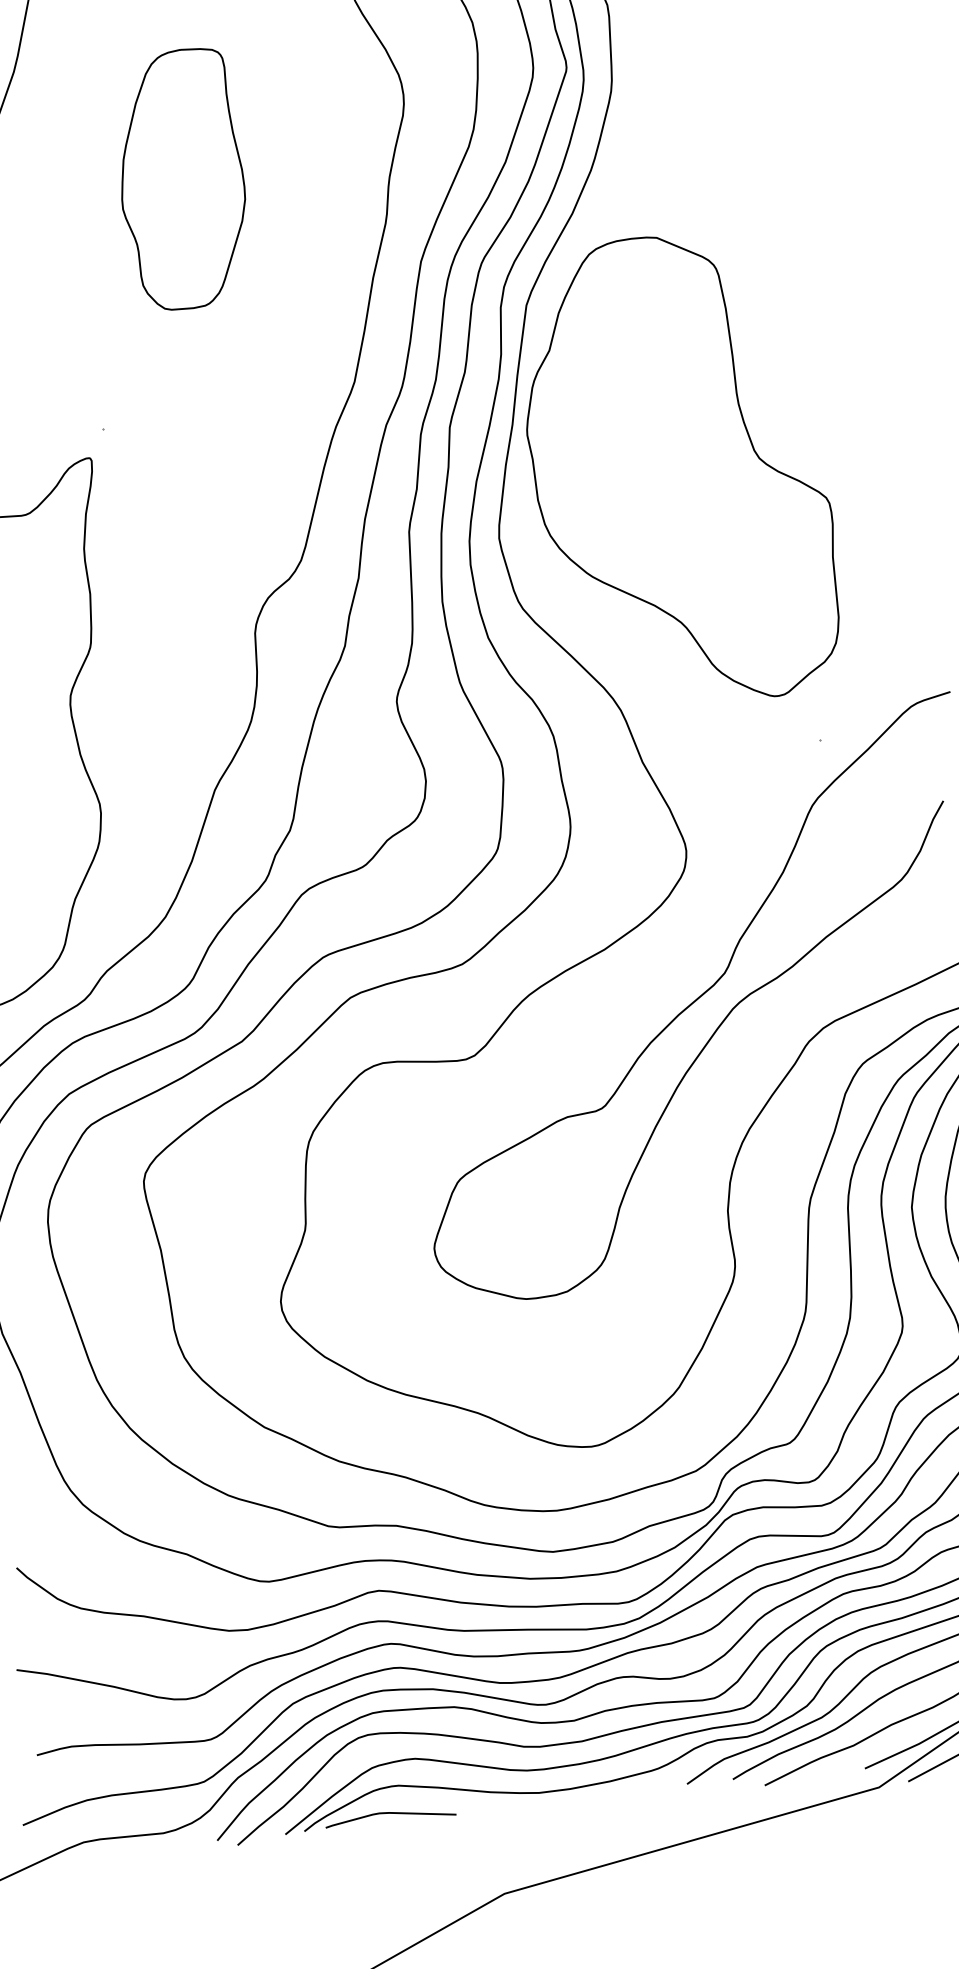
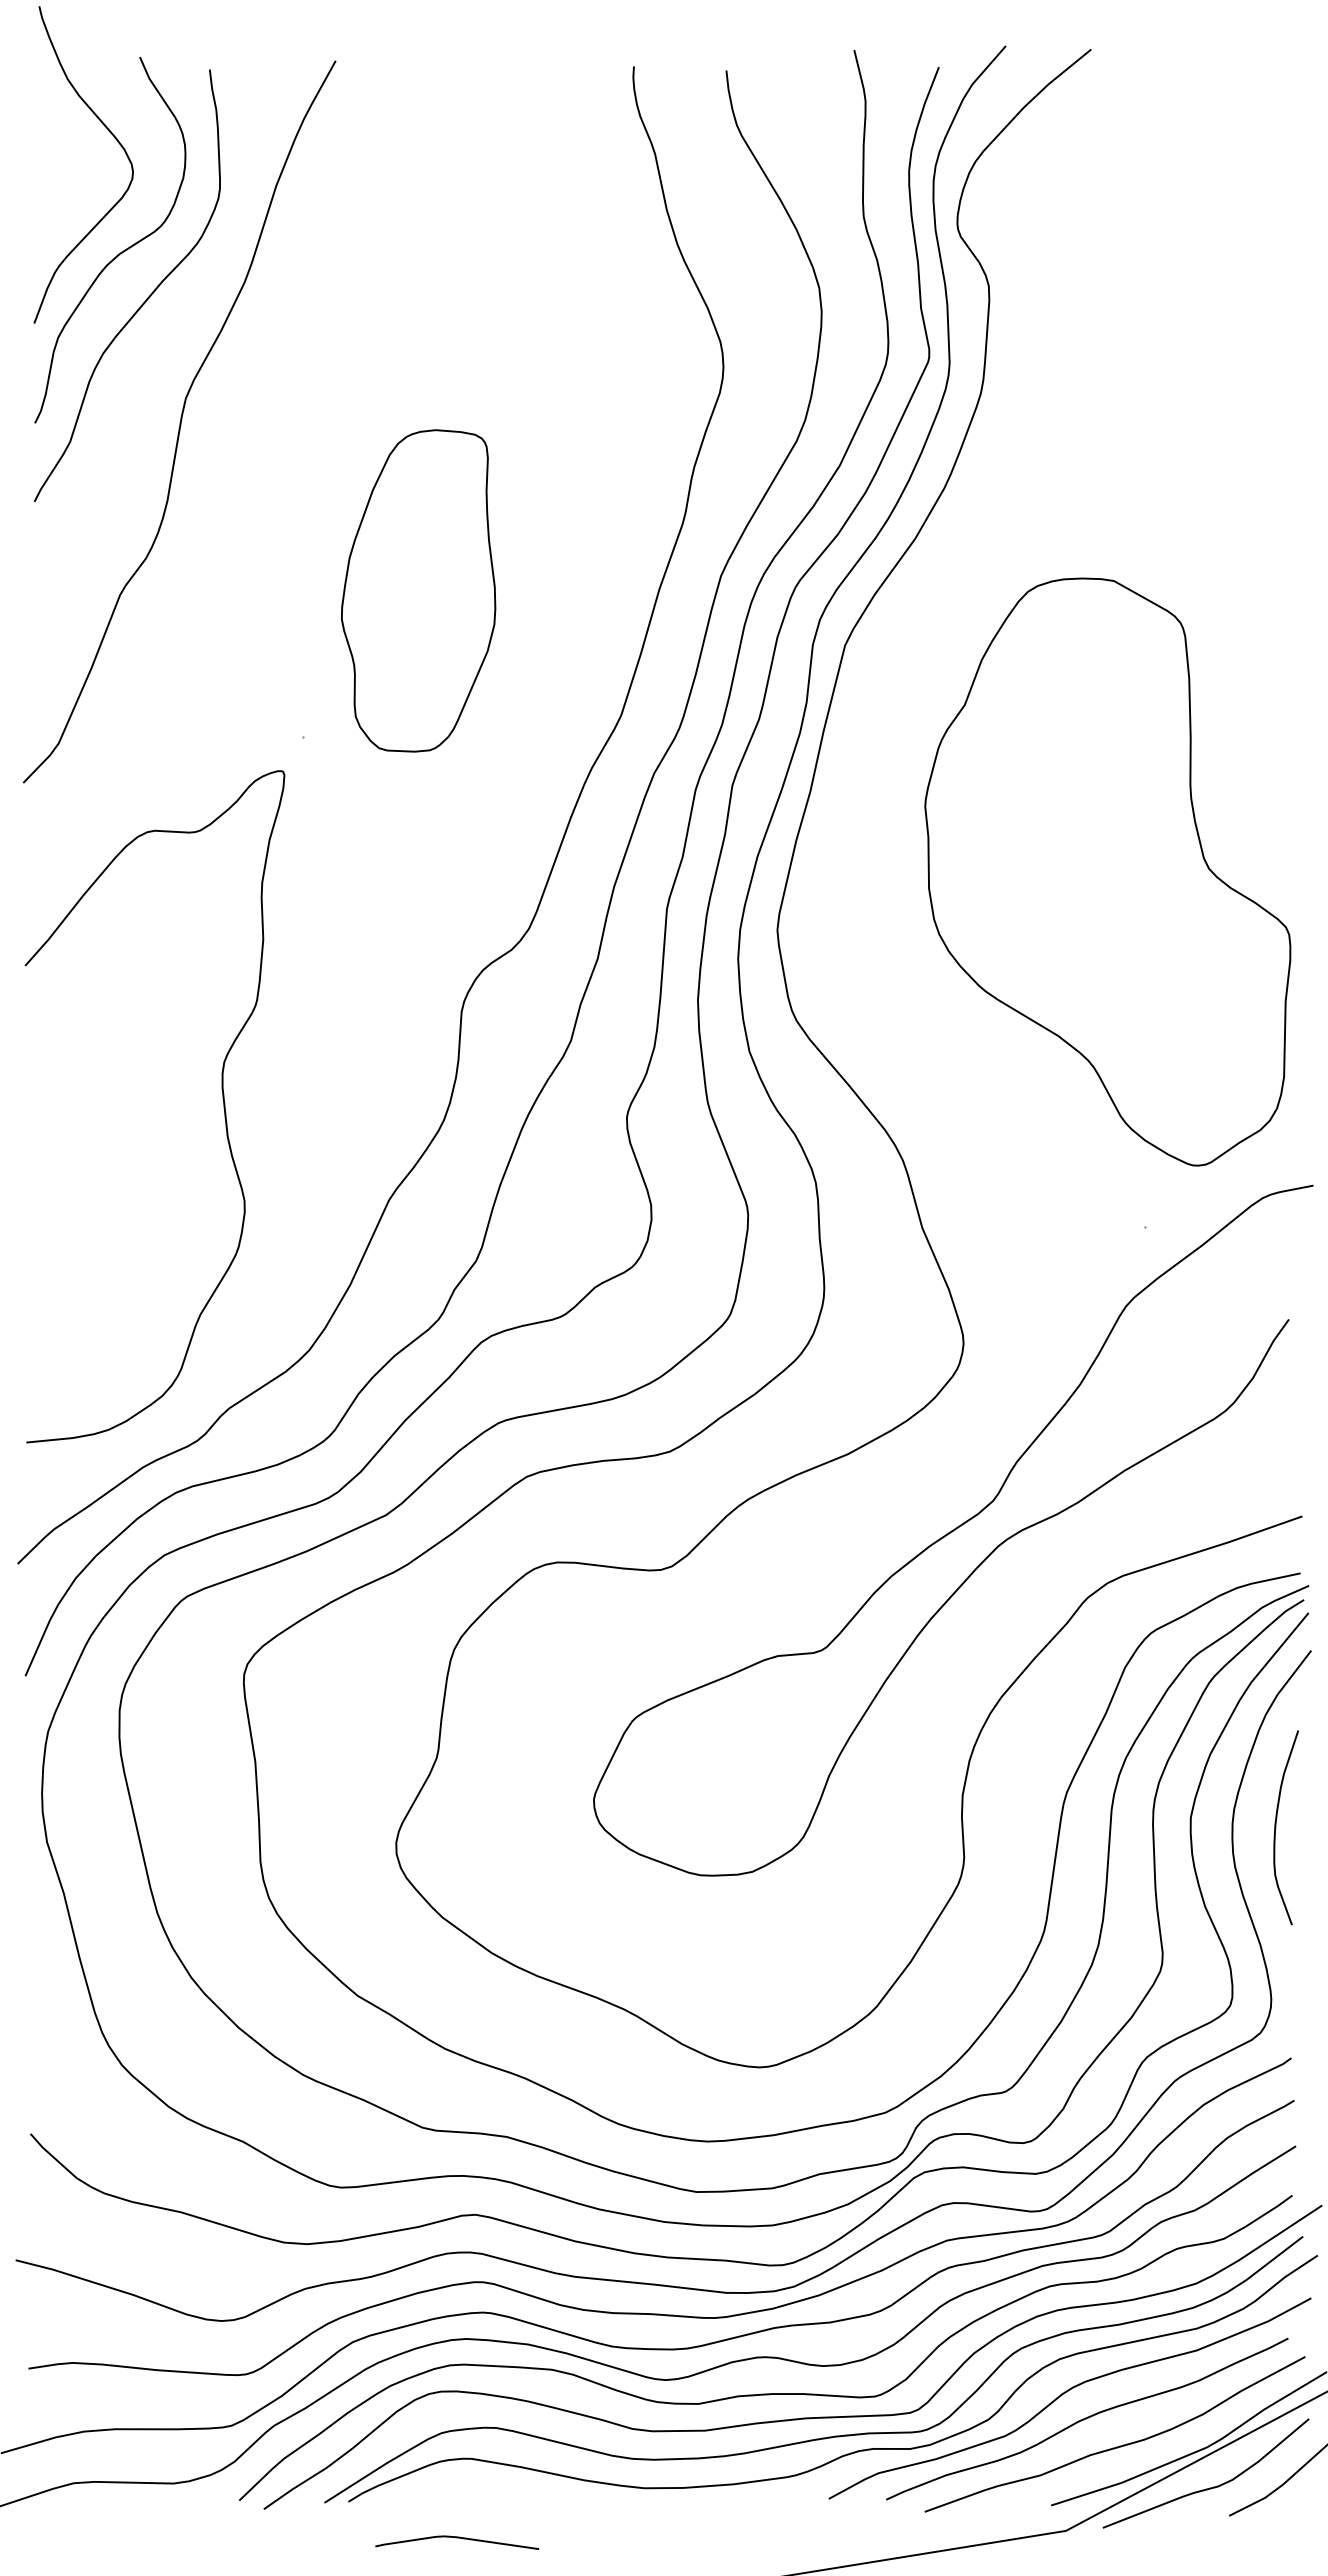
part: (181, 179) -> (418, 590), moved
part: (678, 470) -> (1107, 871), moved
curve: (390, 1813) -> (457, 2538), moved

